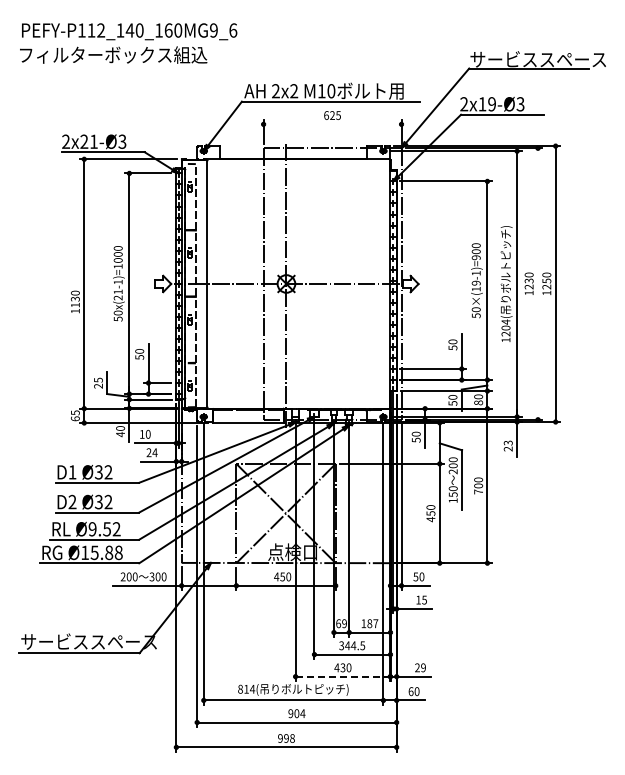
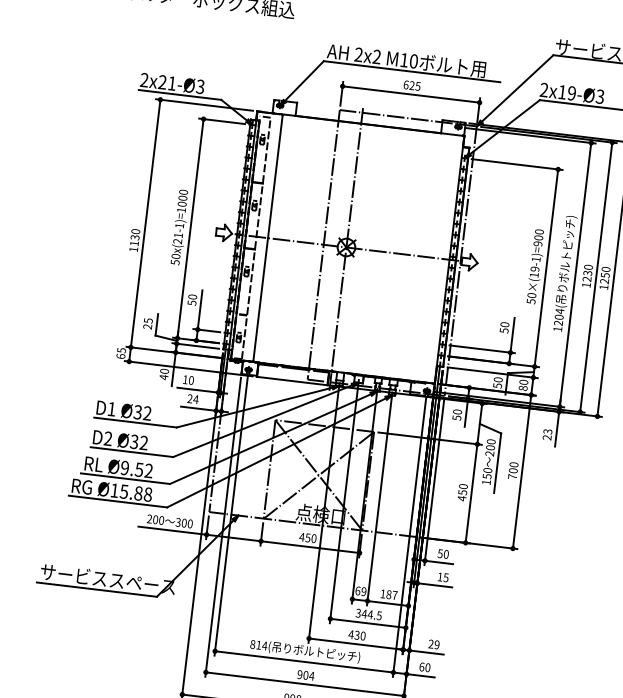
line: (332, 124) -> (411, 94), added
line: (538, 283) -> (596, 276), added
line: (343, 676) -> (356, 644), dashed -> solid

